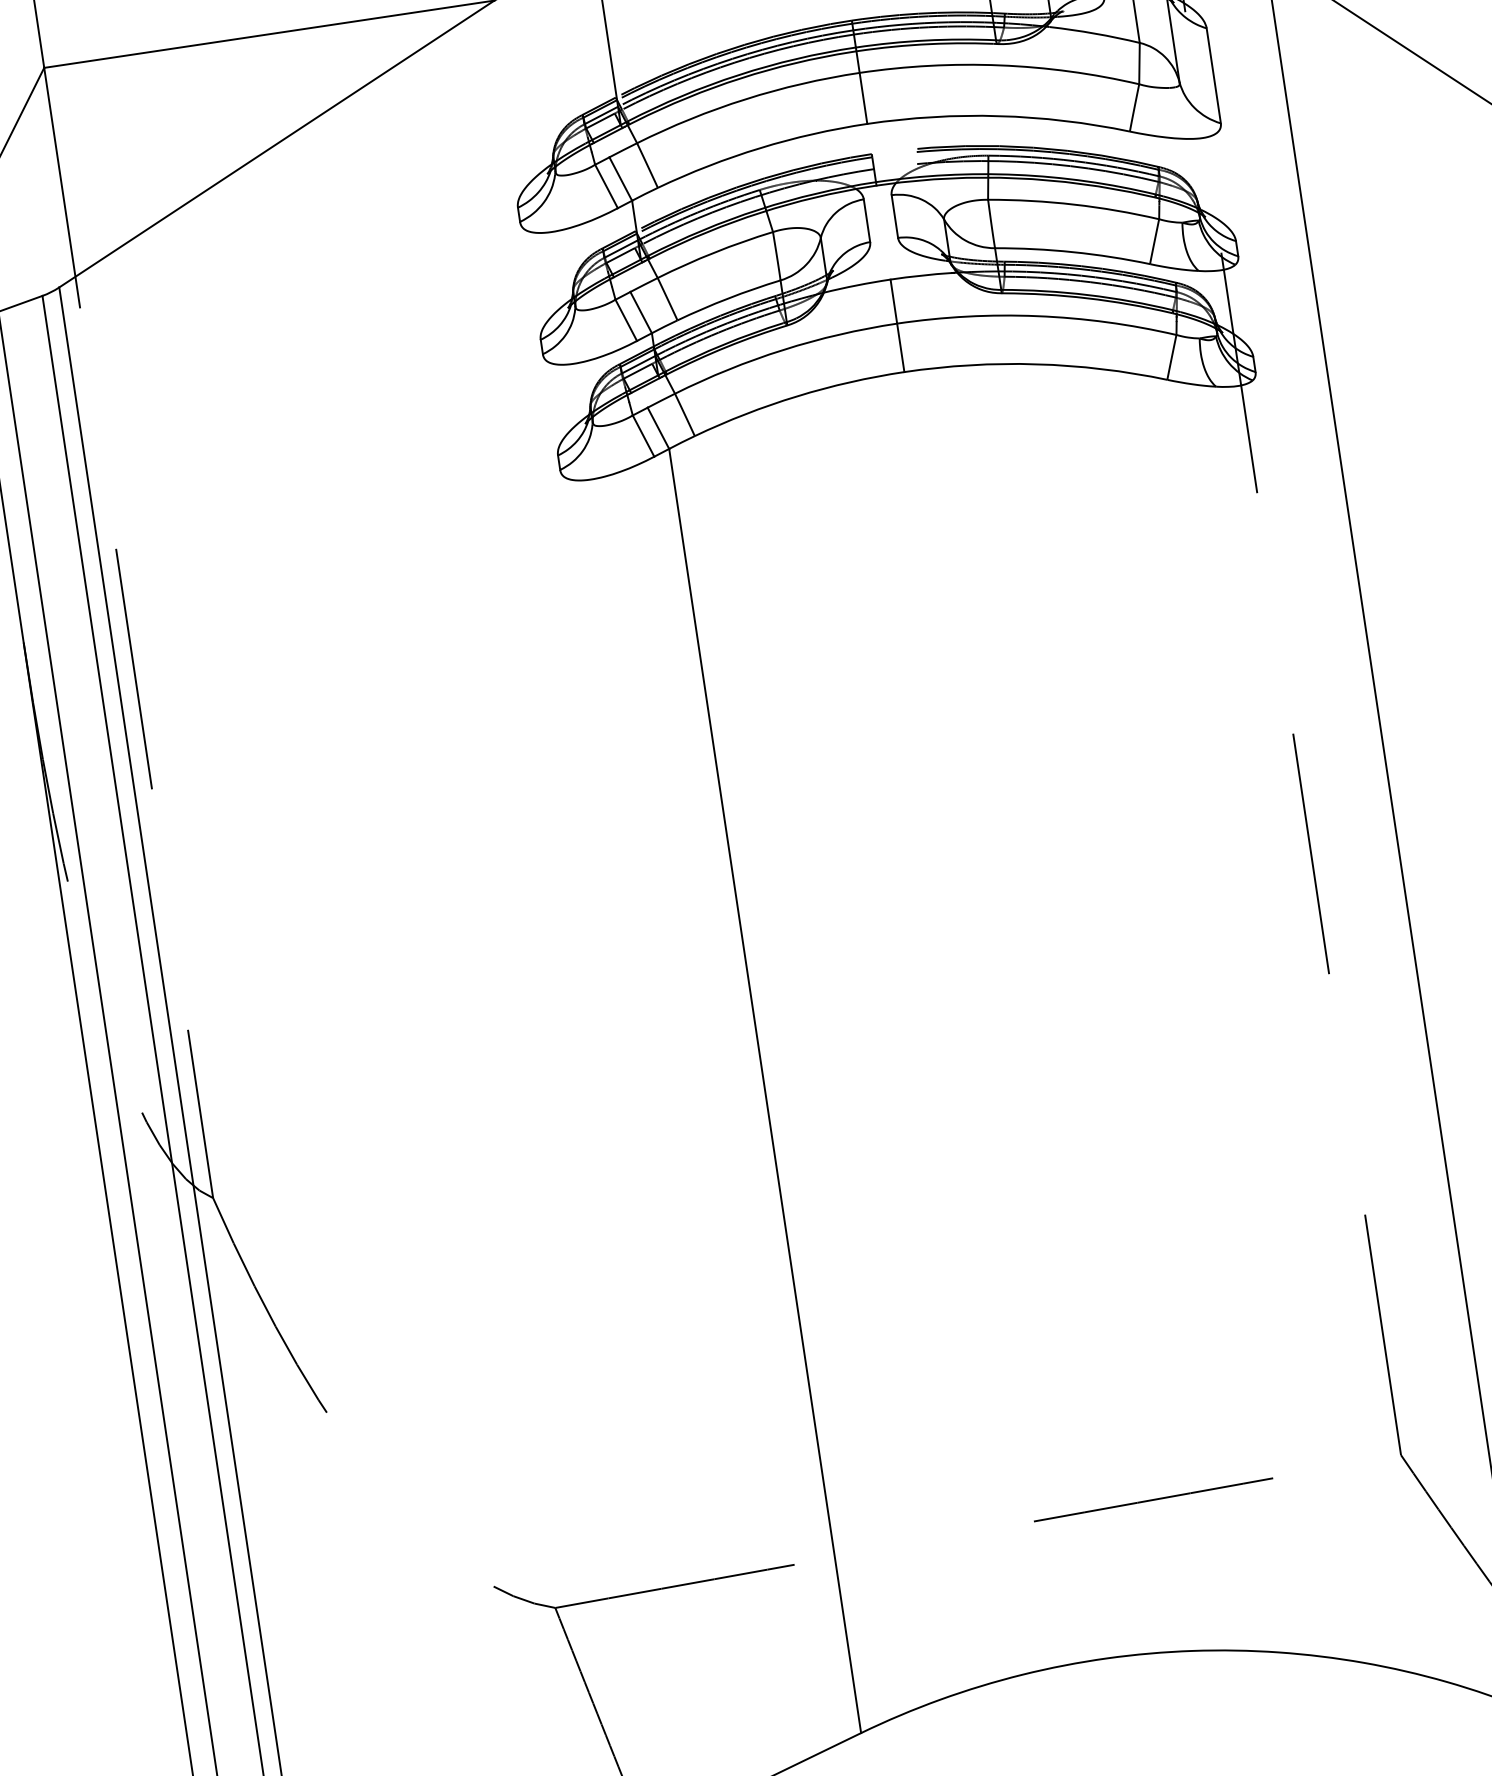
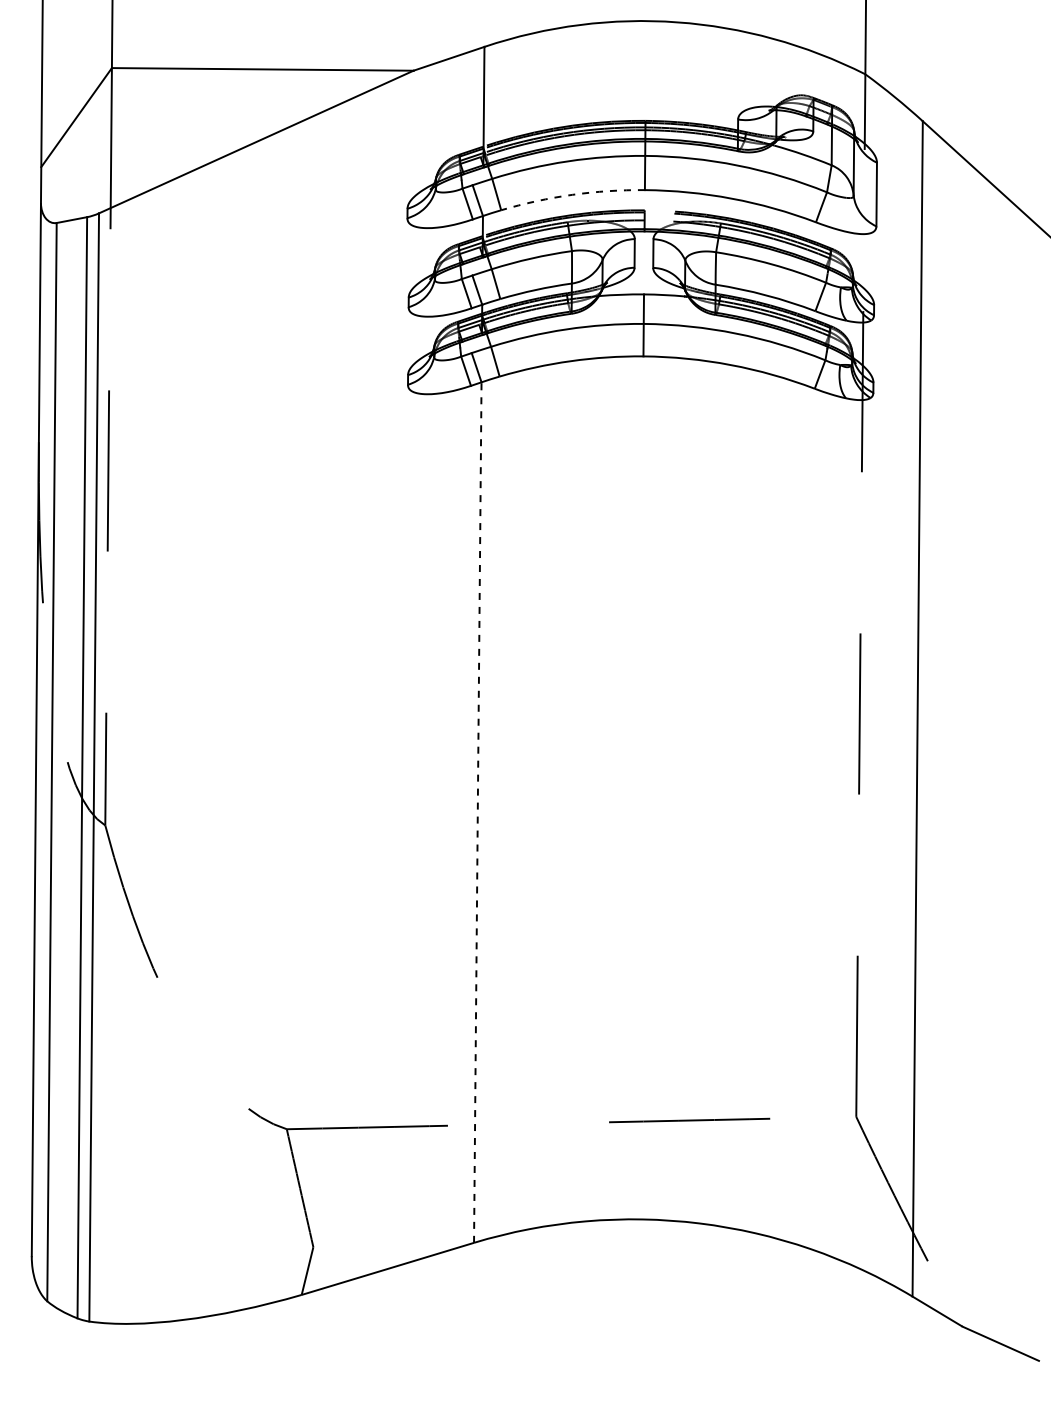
arc: (760, 147) -> (572, 194), solid -> dashed
line: (764, 1090) -> (477, 812), solid -> dashed

